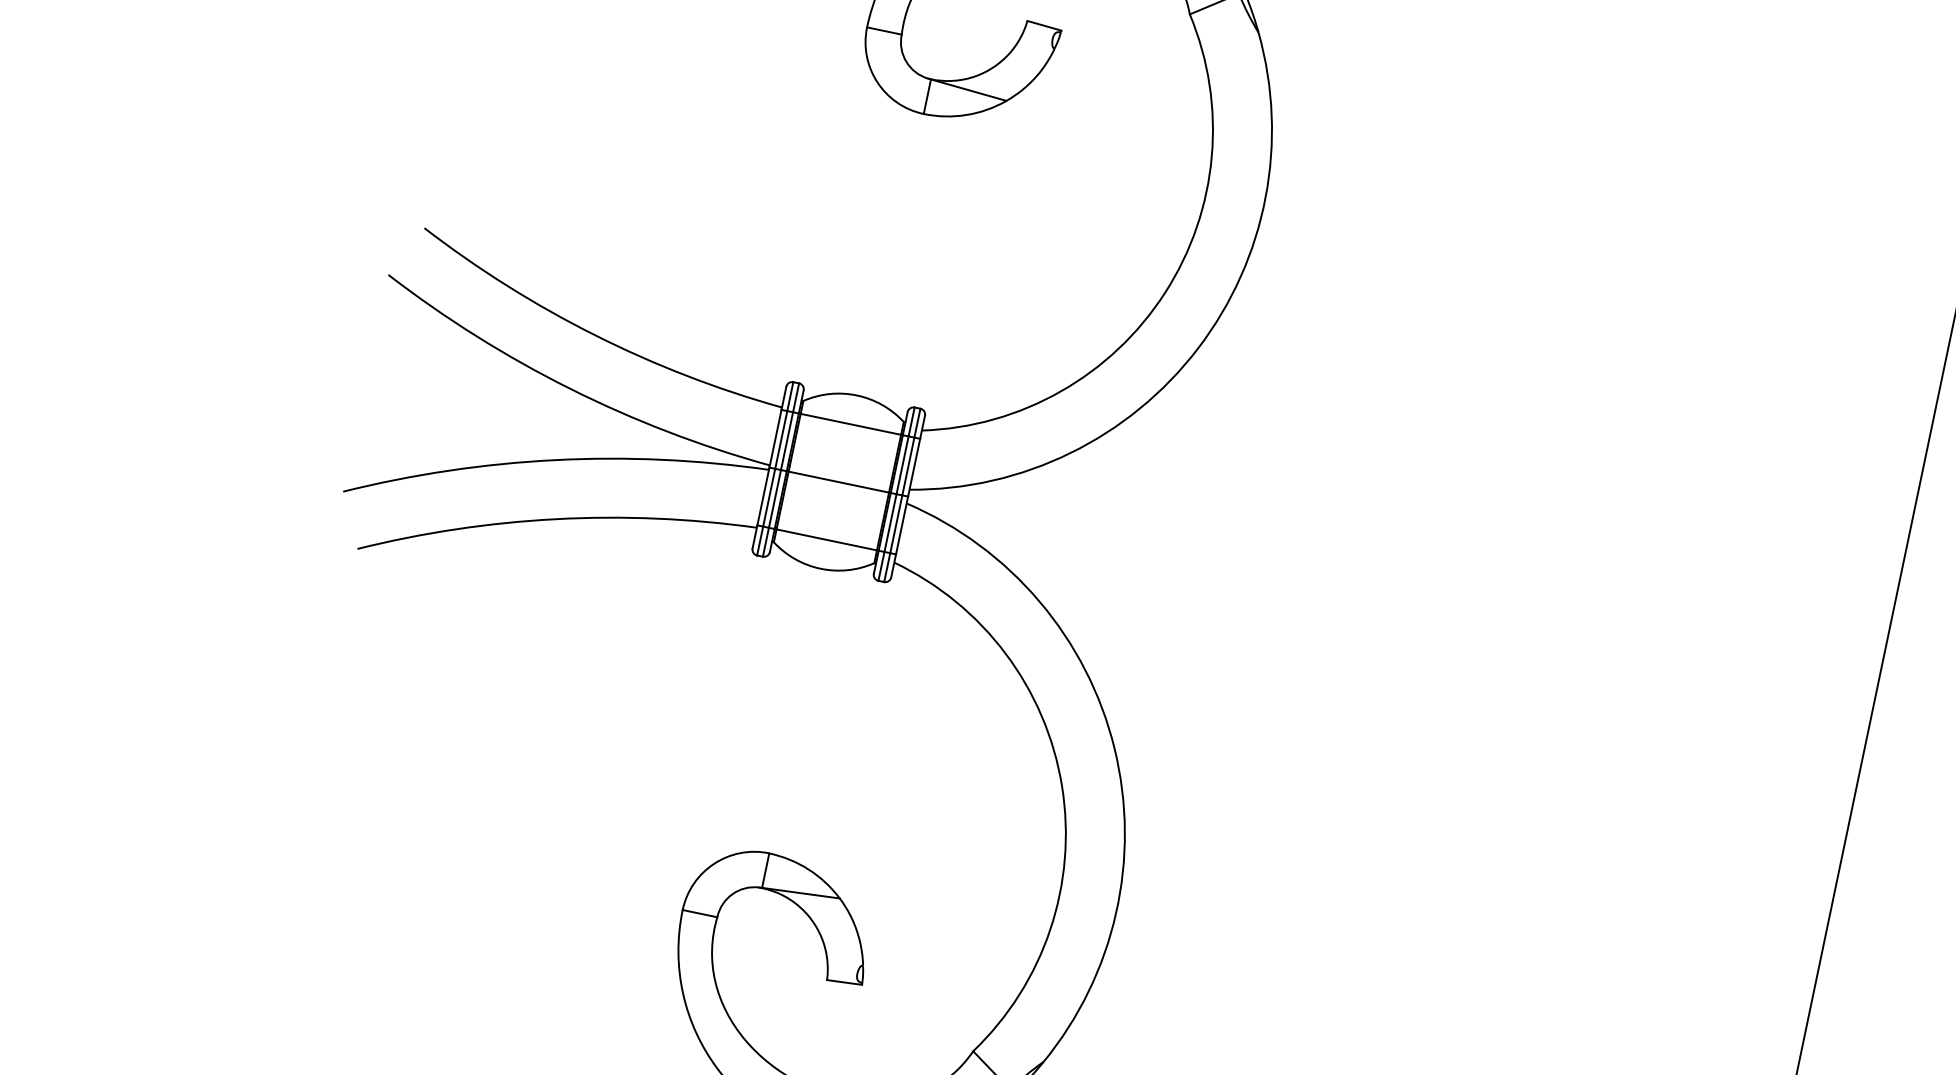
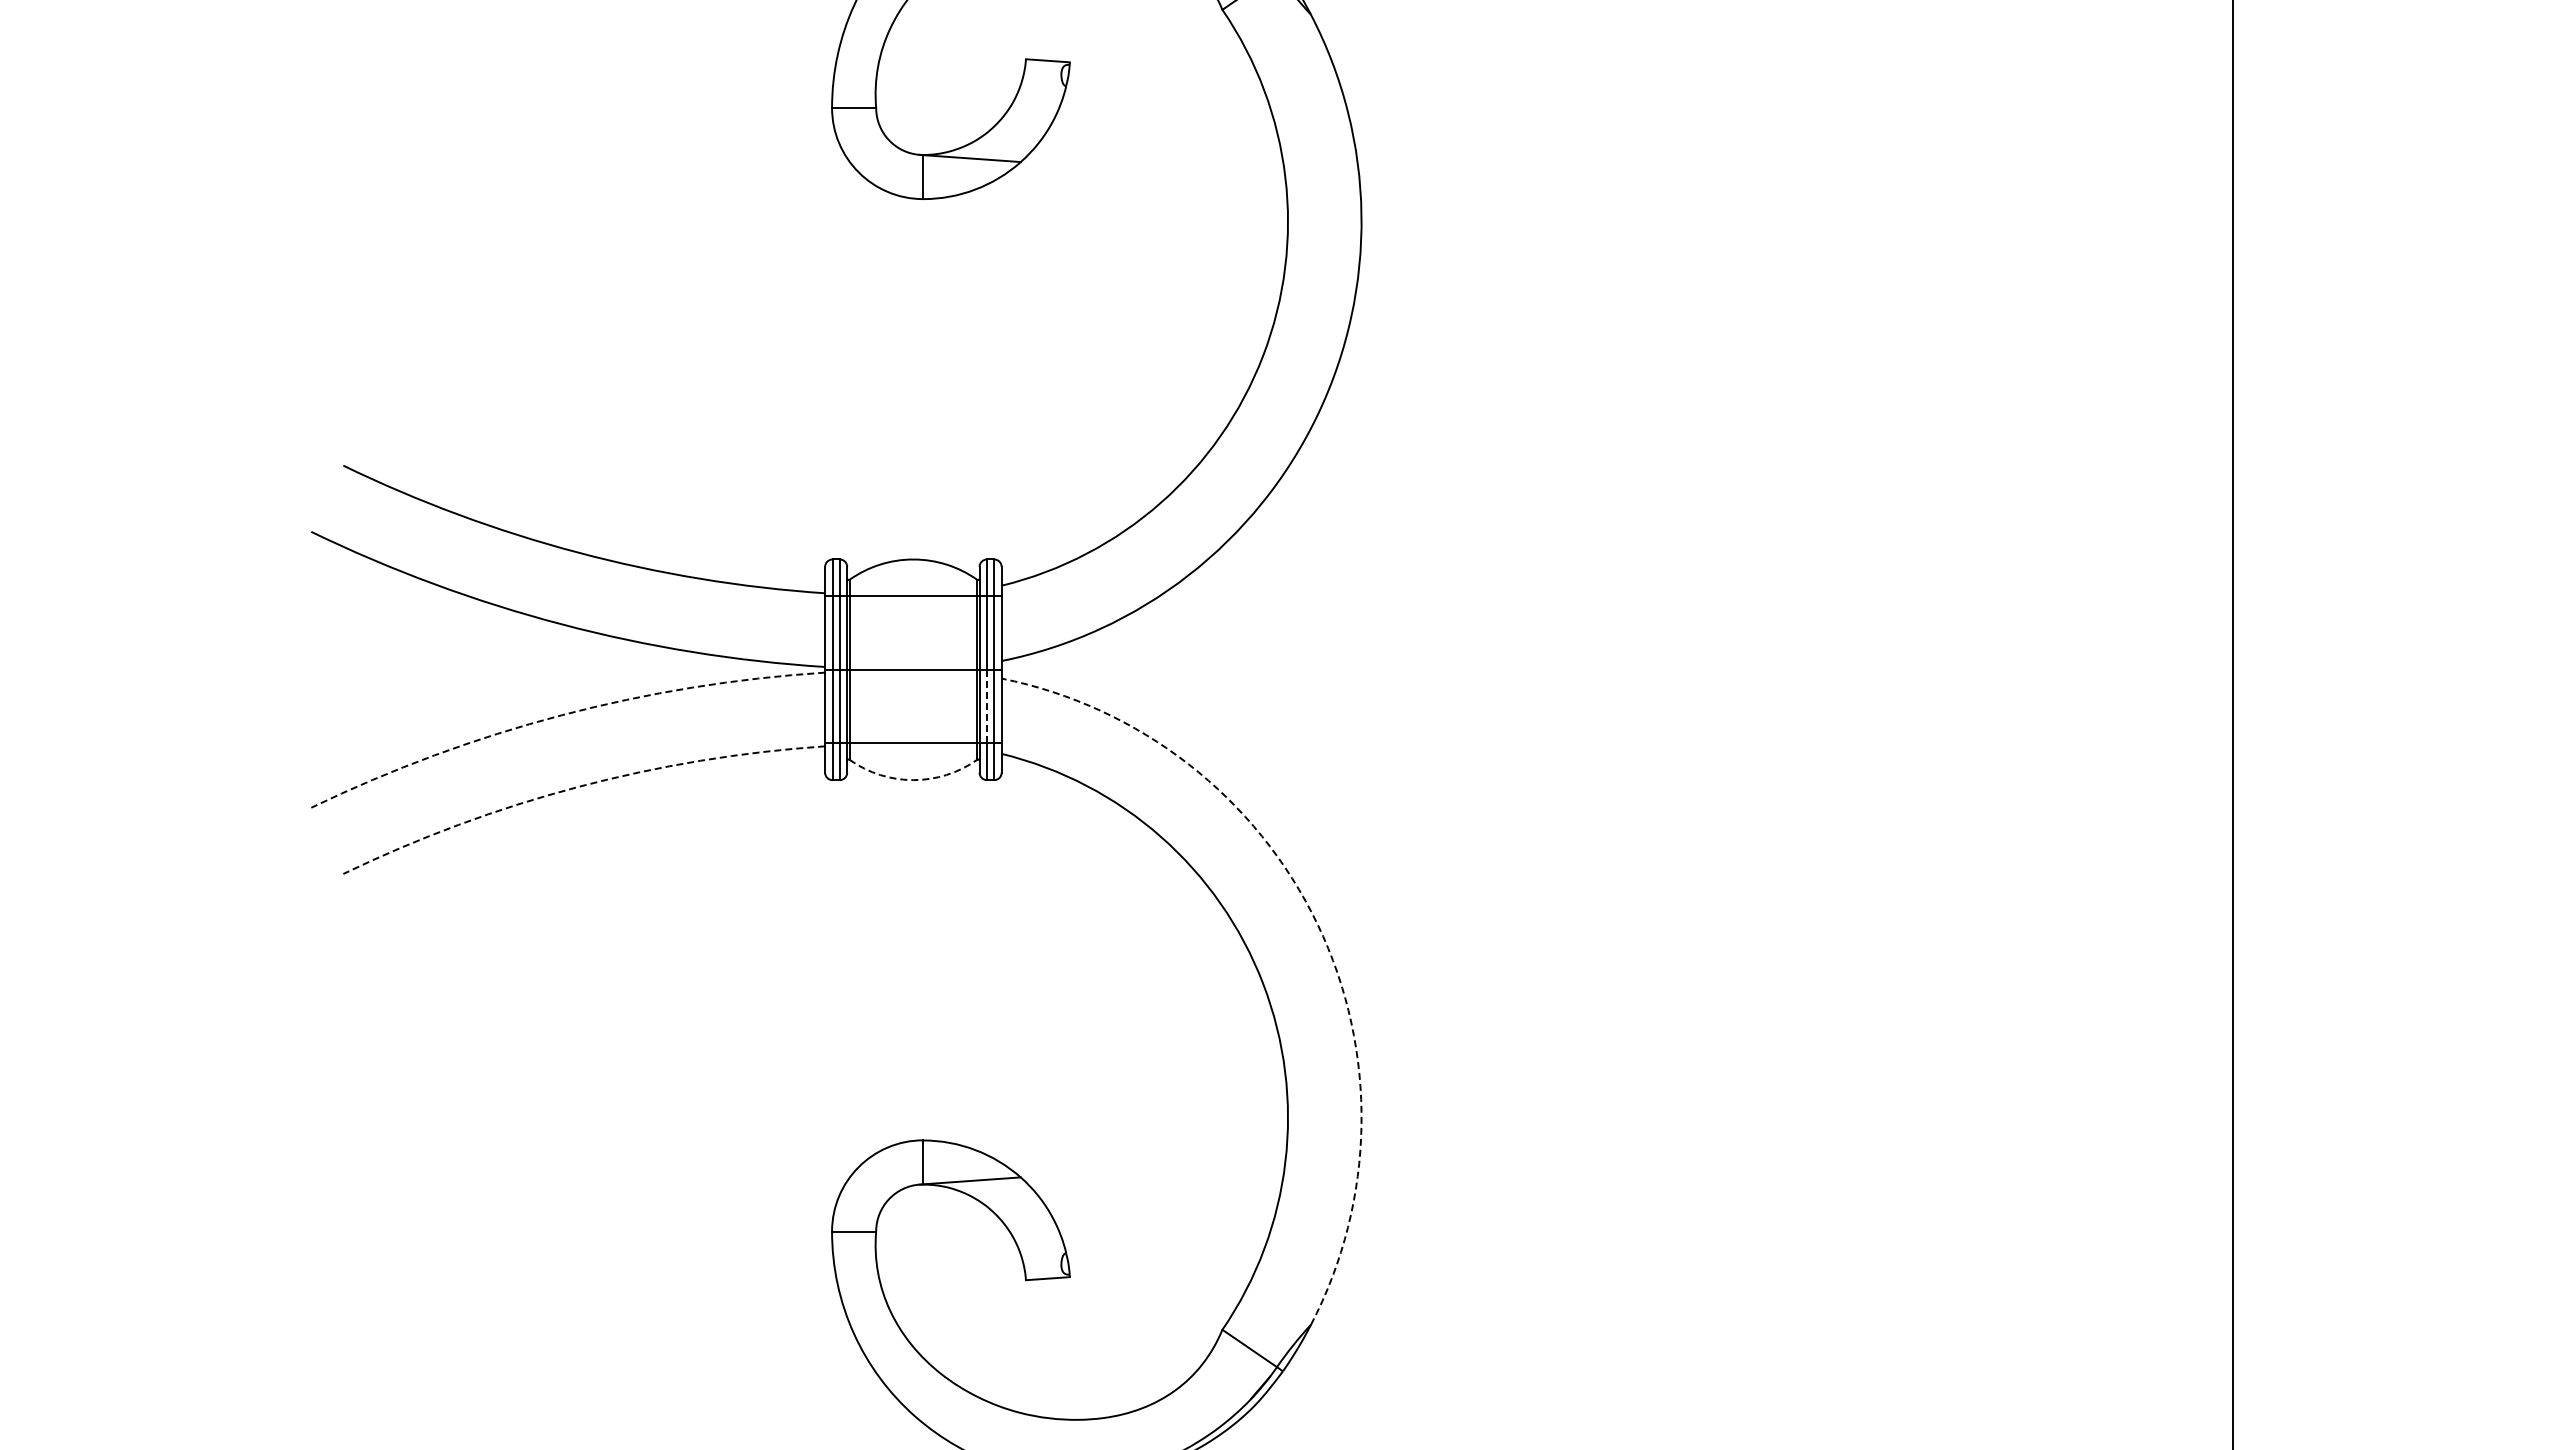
arc: (554, 460) -> (561, 715), solid -> dashed
arc: (556, 519) -> (578, 787), solid -> dashed
line: (890, 522) -> (986, 706), solid -> dashed
arc: (820, 569) -> (913, 780), solid -> dashed
arc: (1114, 748) -> (1317, 924), solid -> dashed

